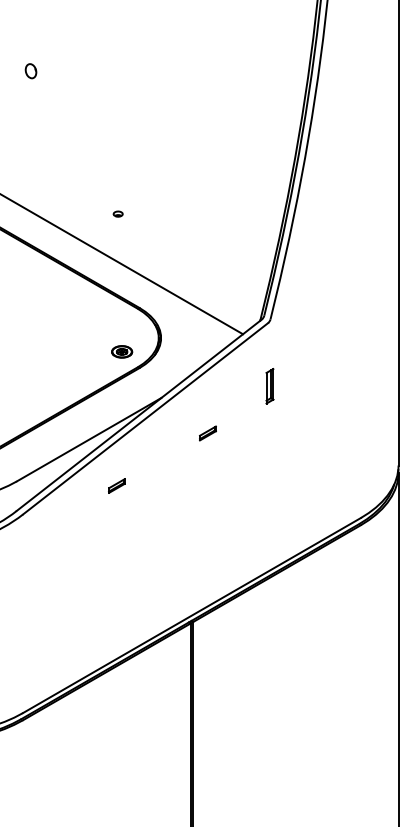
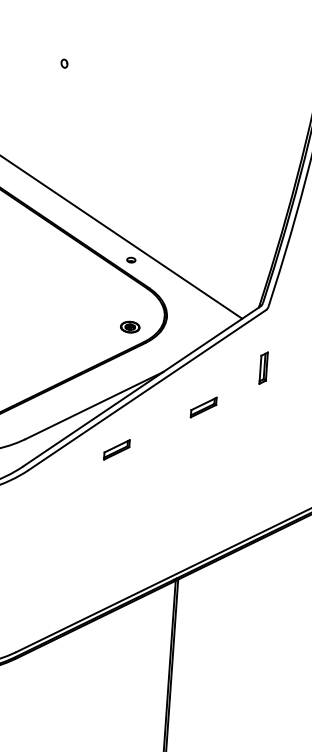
part: (30, 70) -> (64, 63), size x0.62
part: (117, 213) -> (130, 259), moved
part: (207, 433) -> (203, 407), size x1.67
part: (116, 485) -> (116, 449), size x1.67

